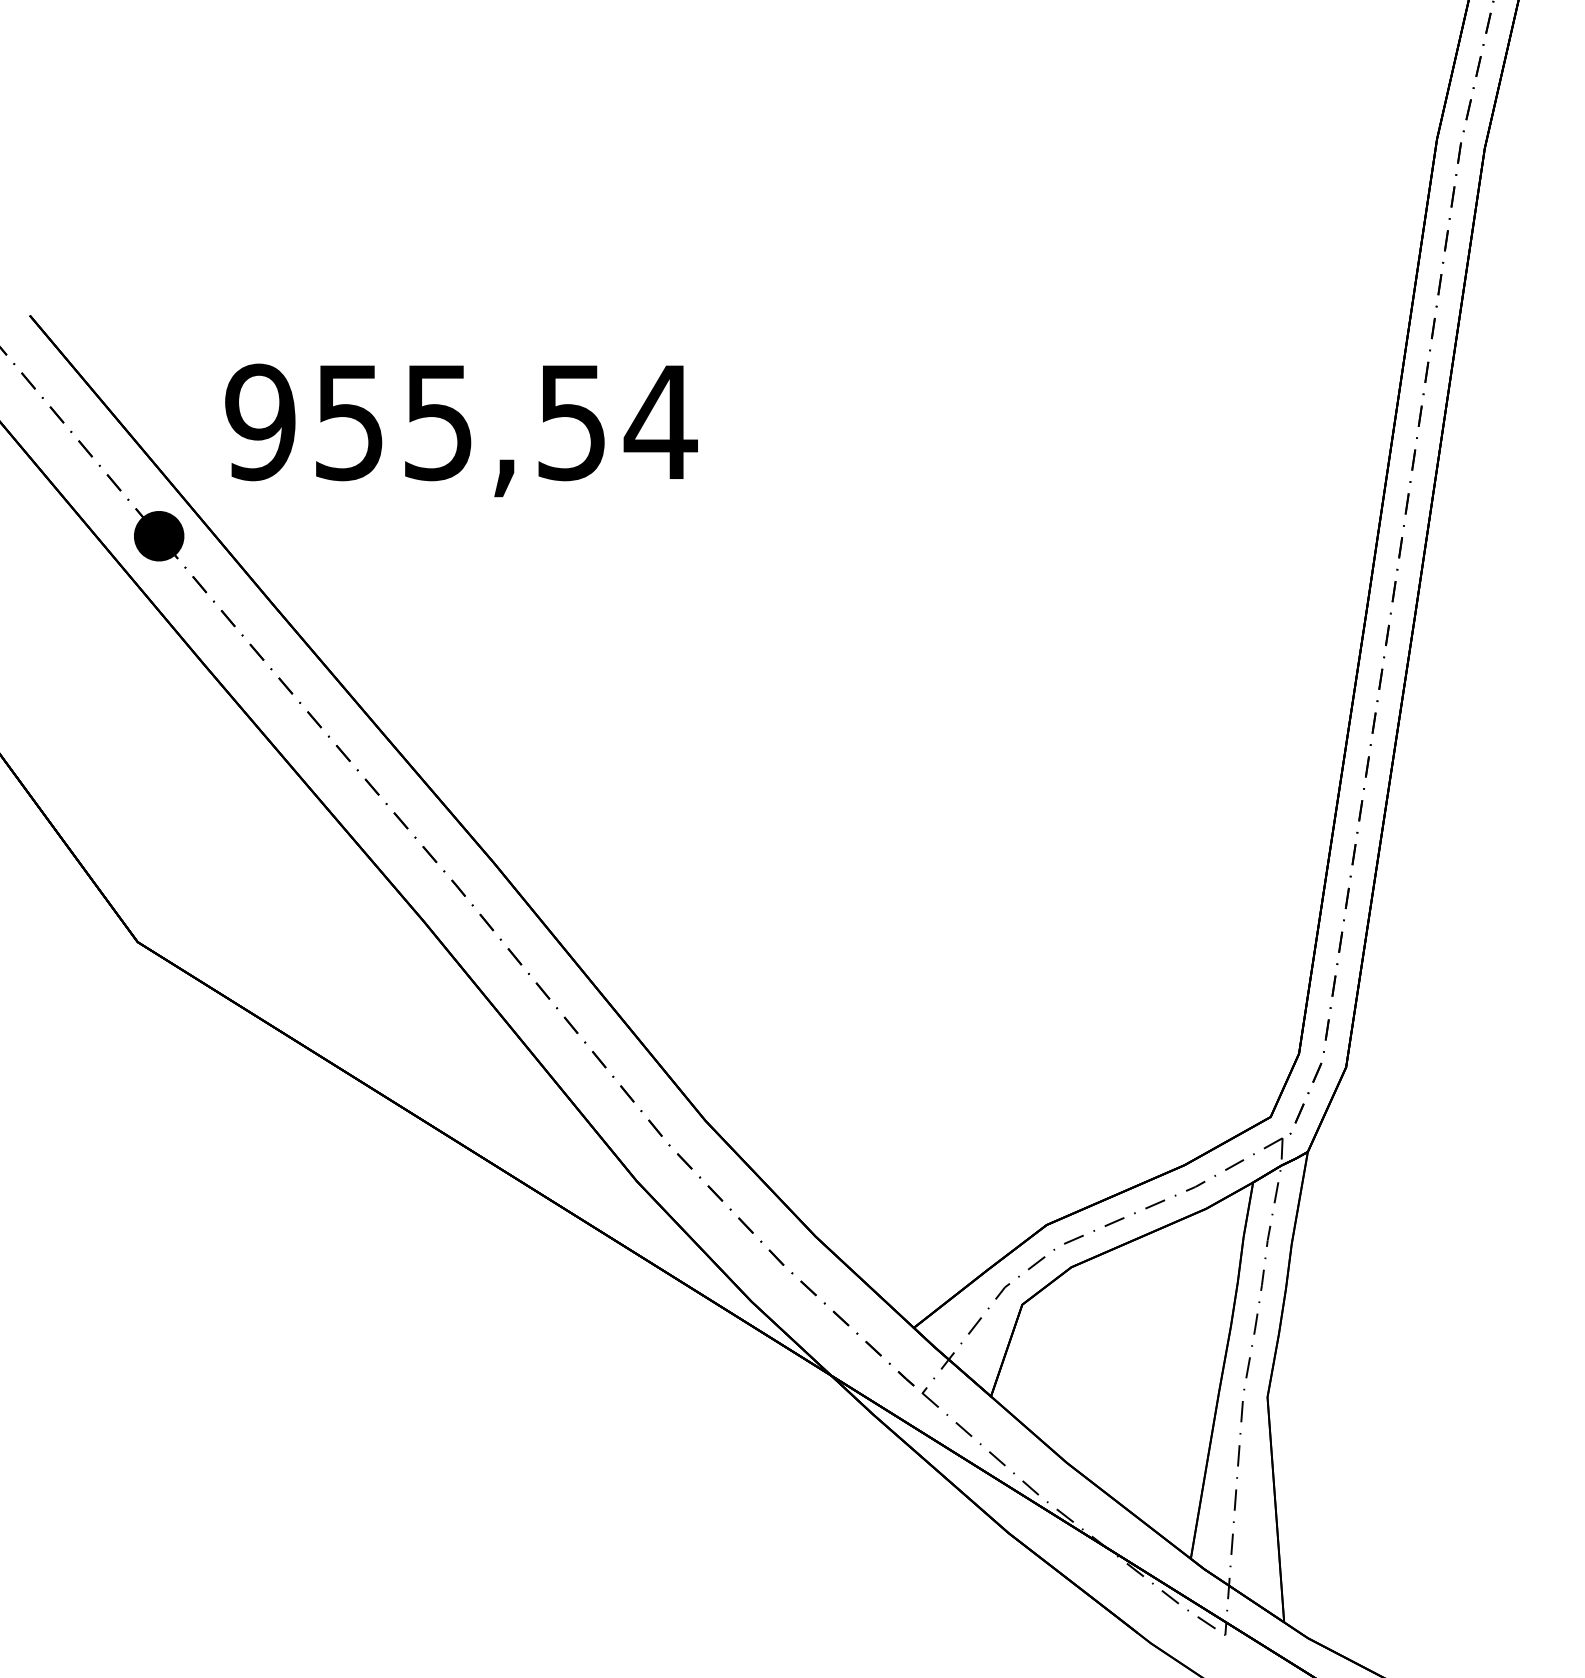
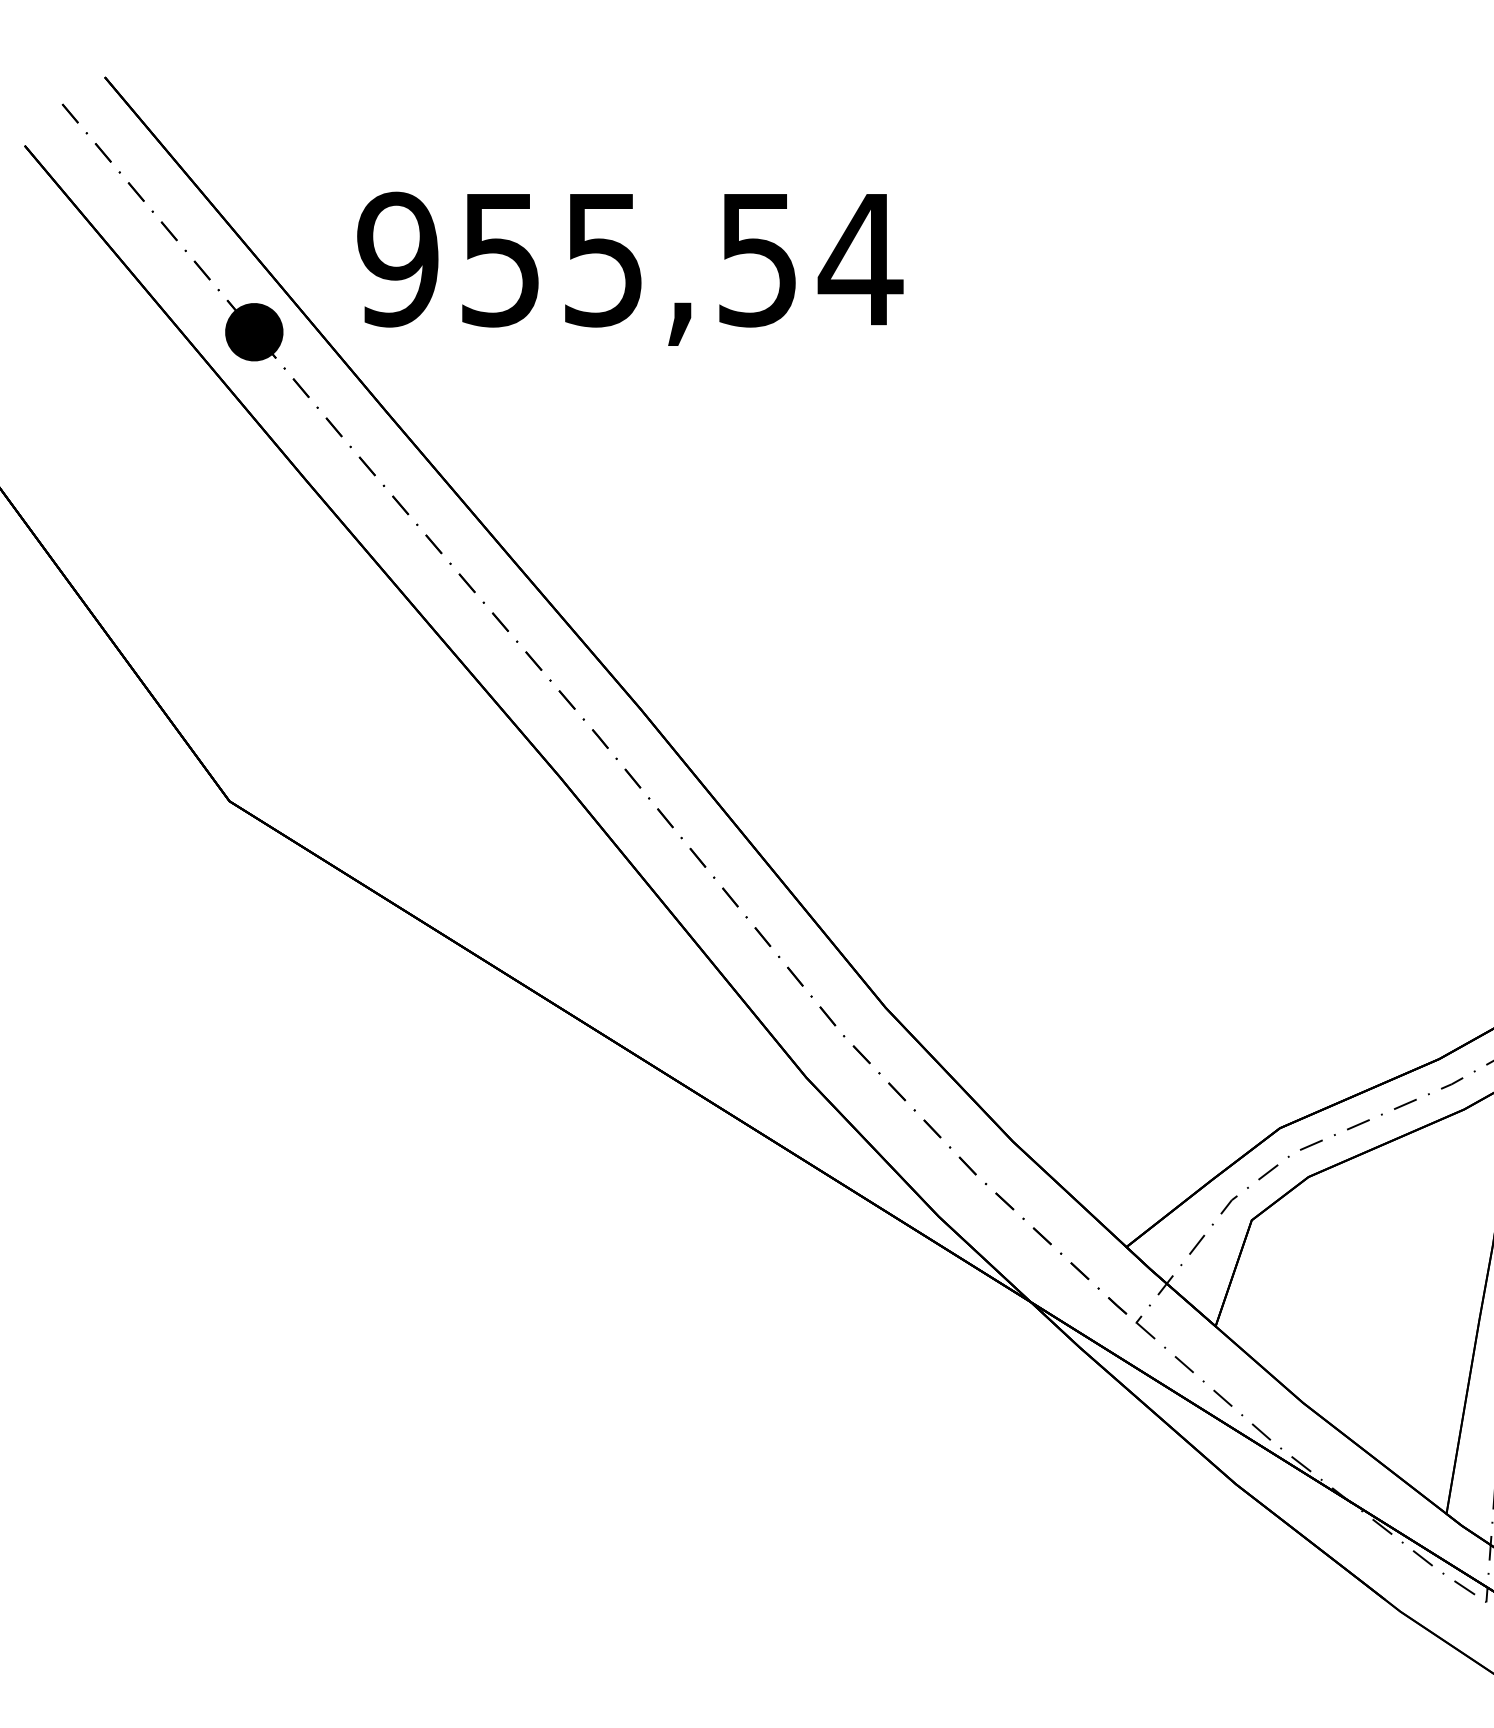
text: (461, 430) -> (630, 268), moved

